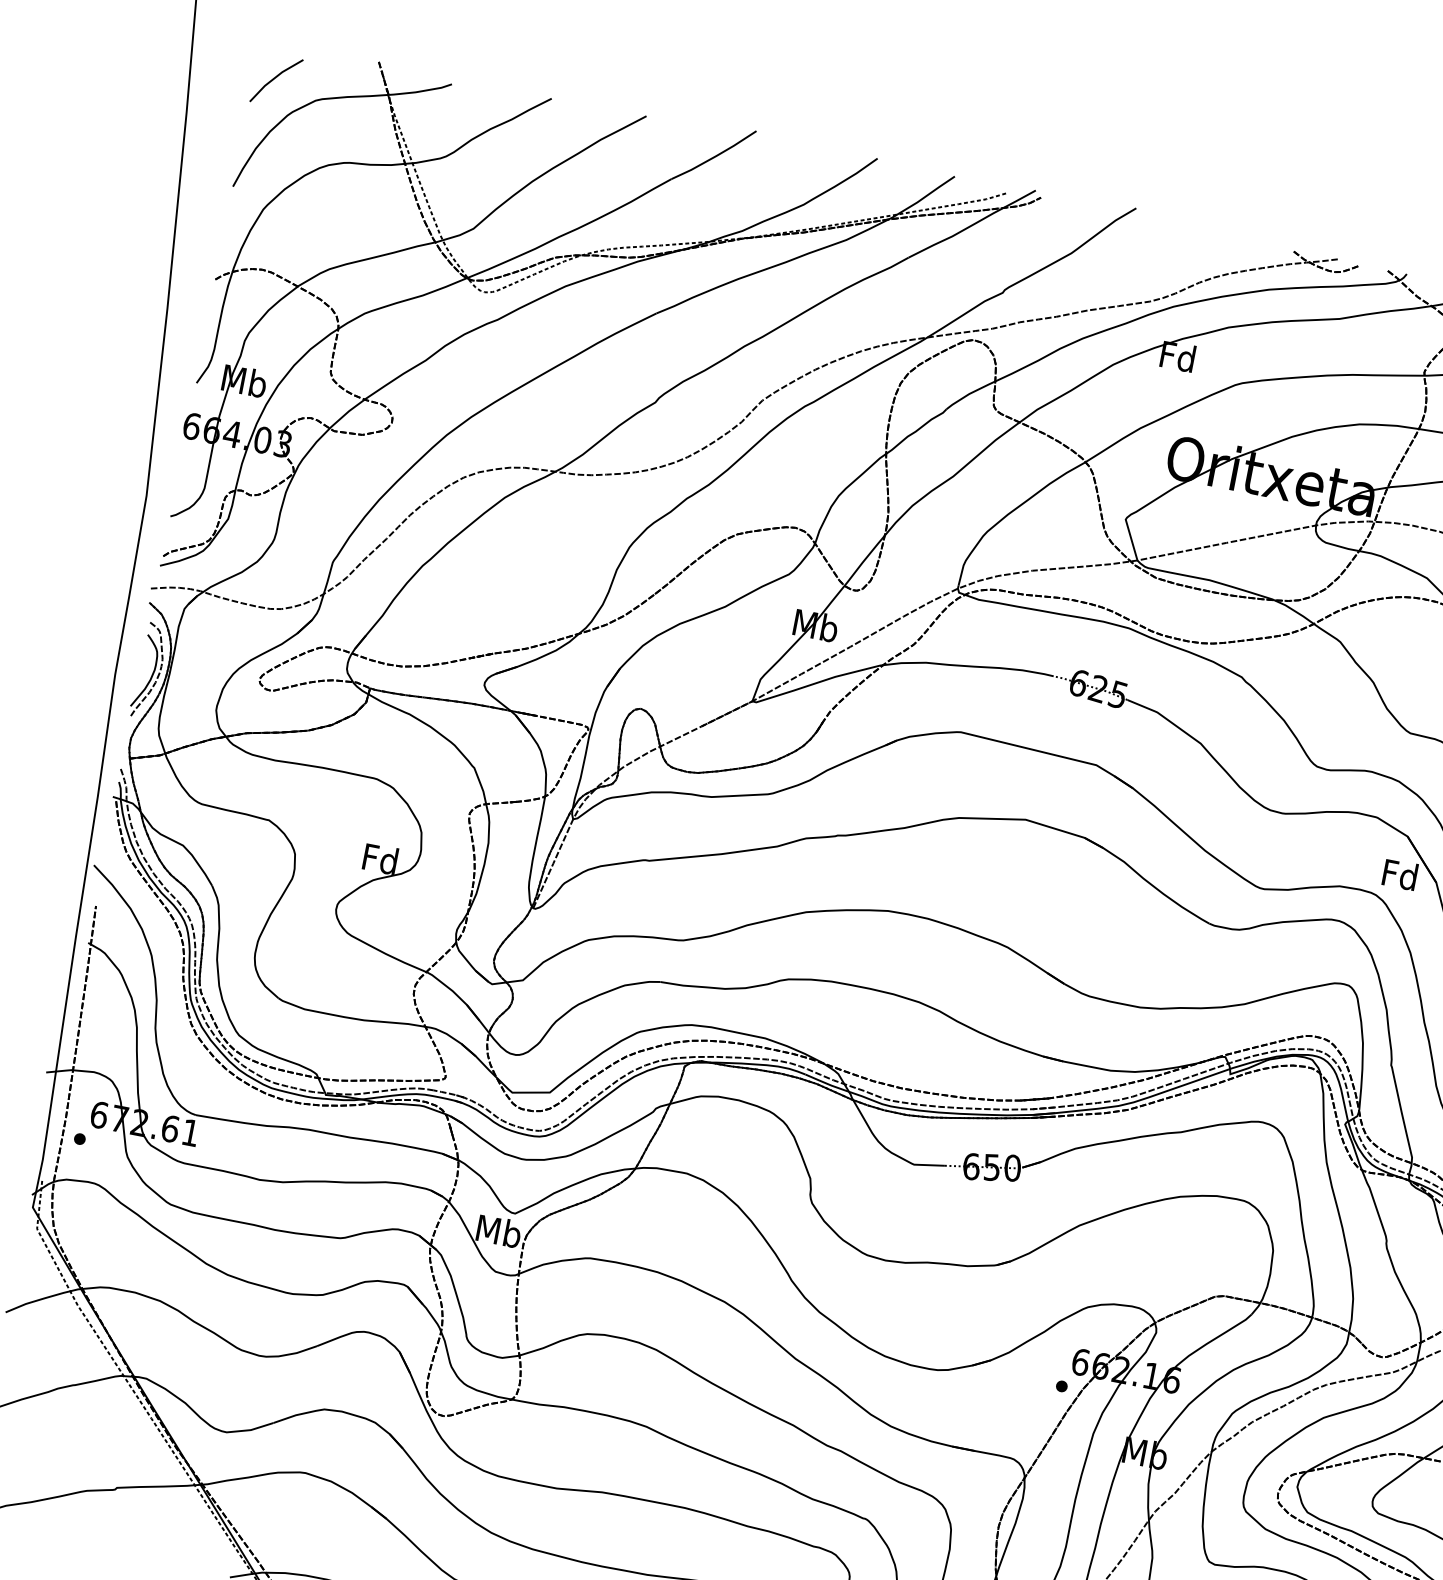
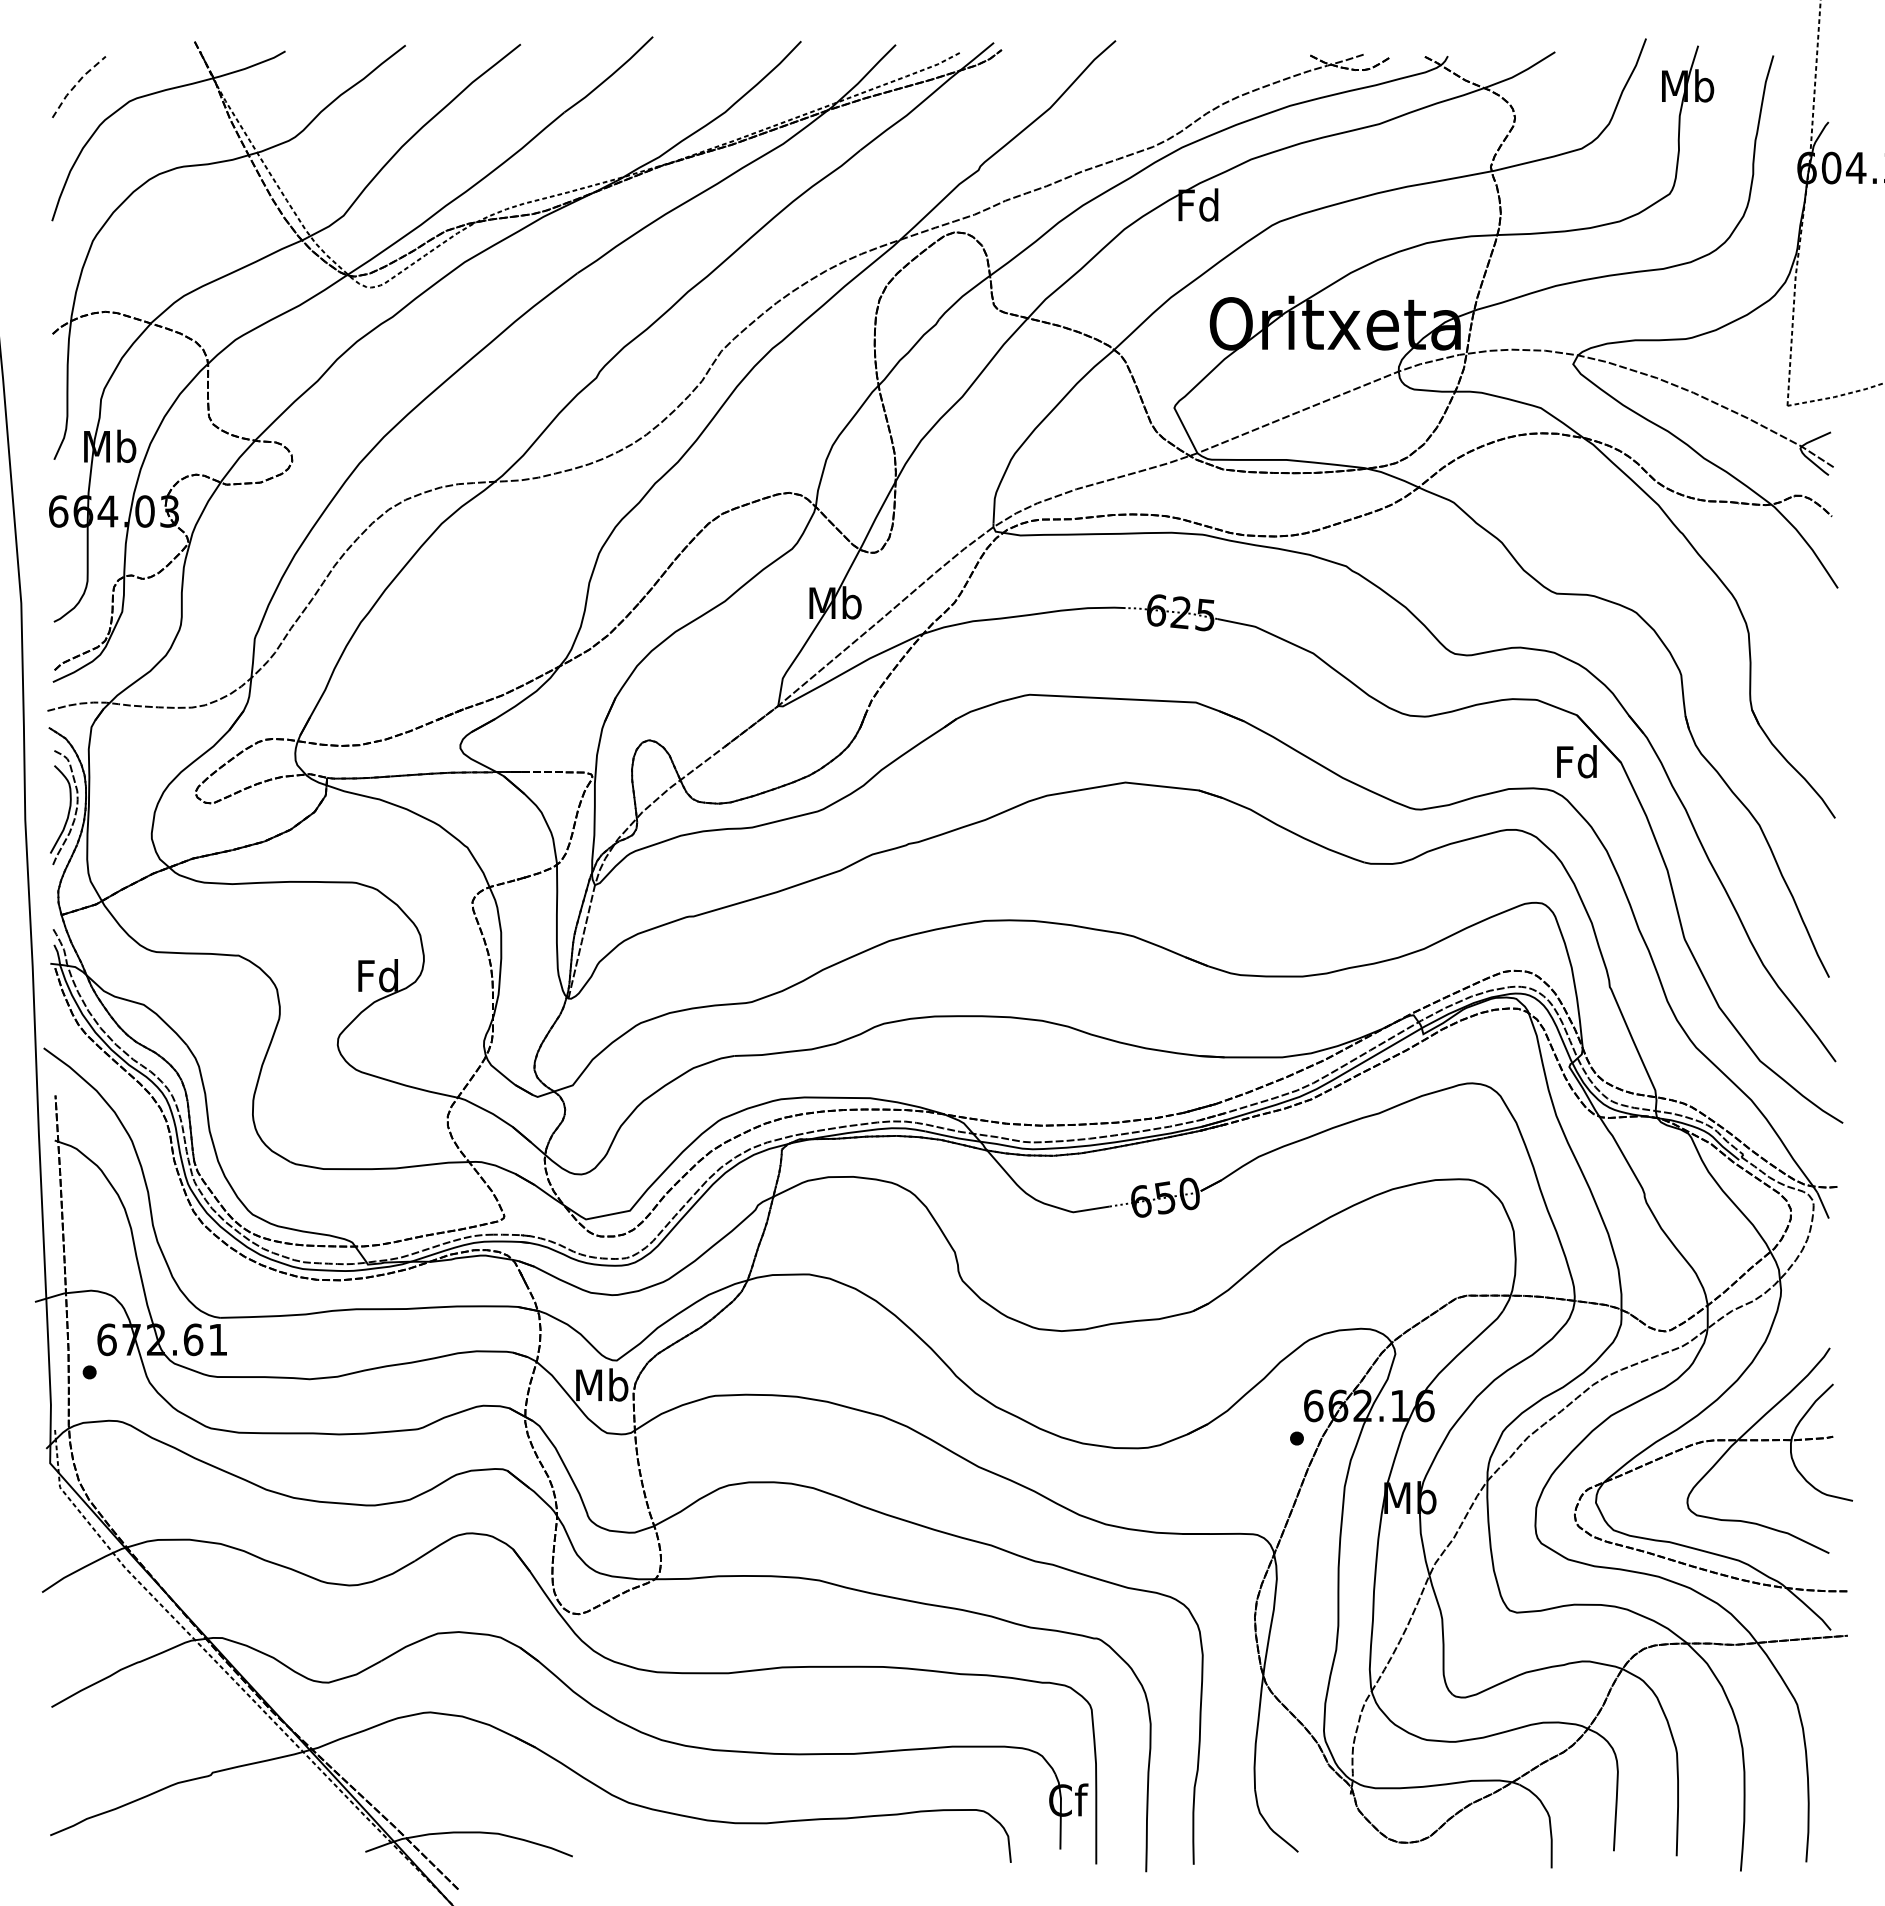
line: (274, 78) -> (76, 84), solid -> dashed

